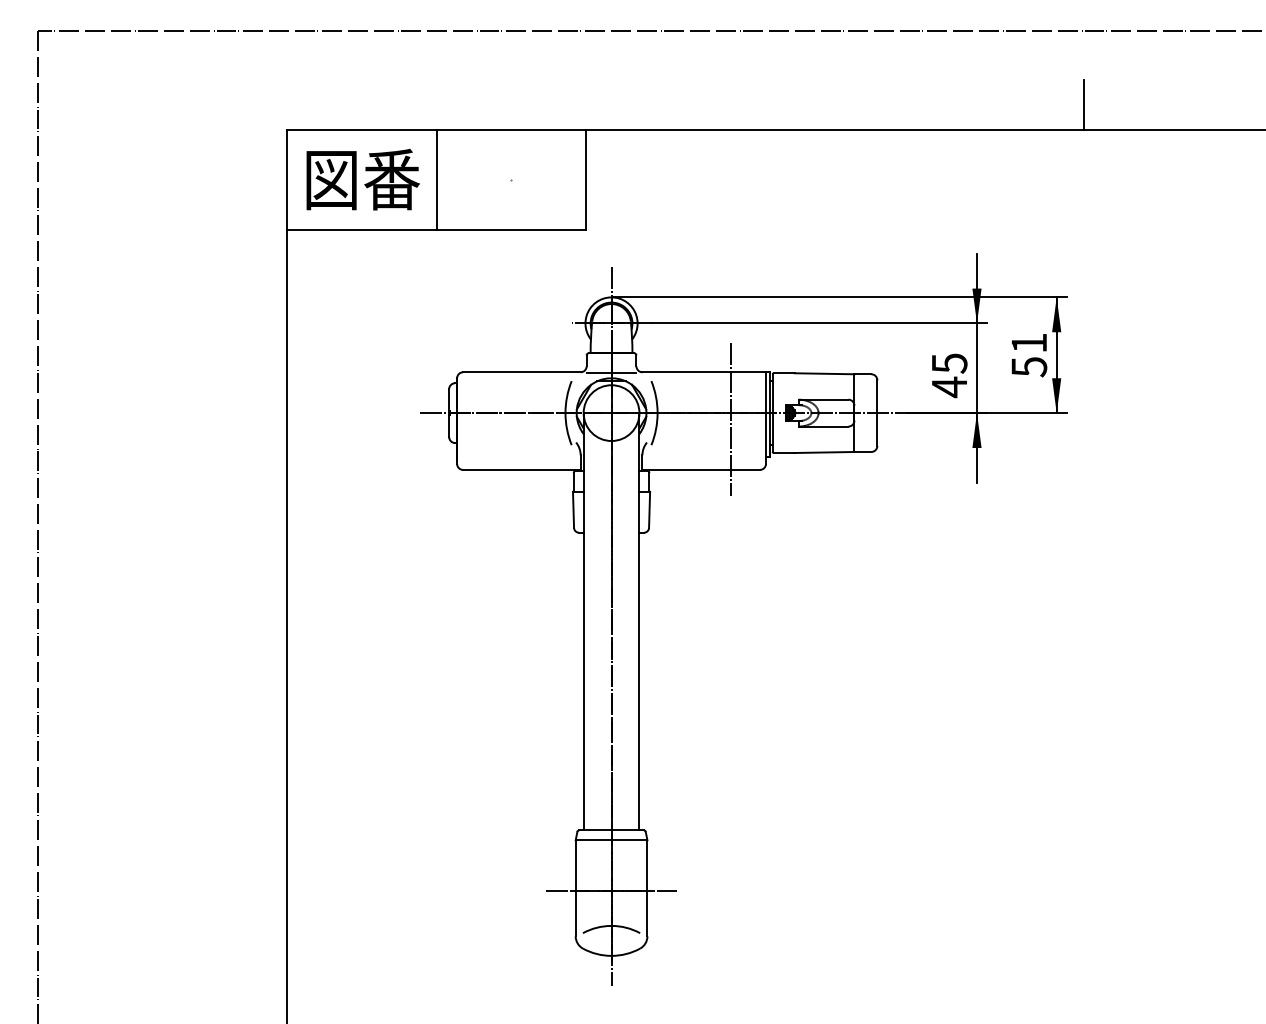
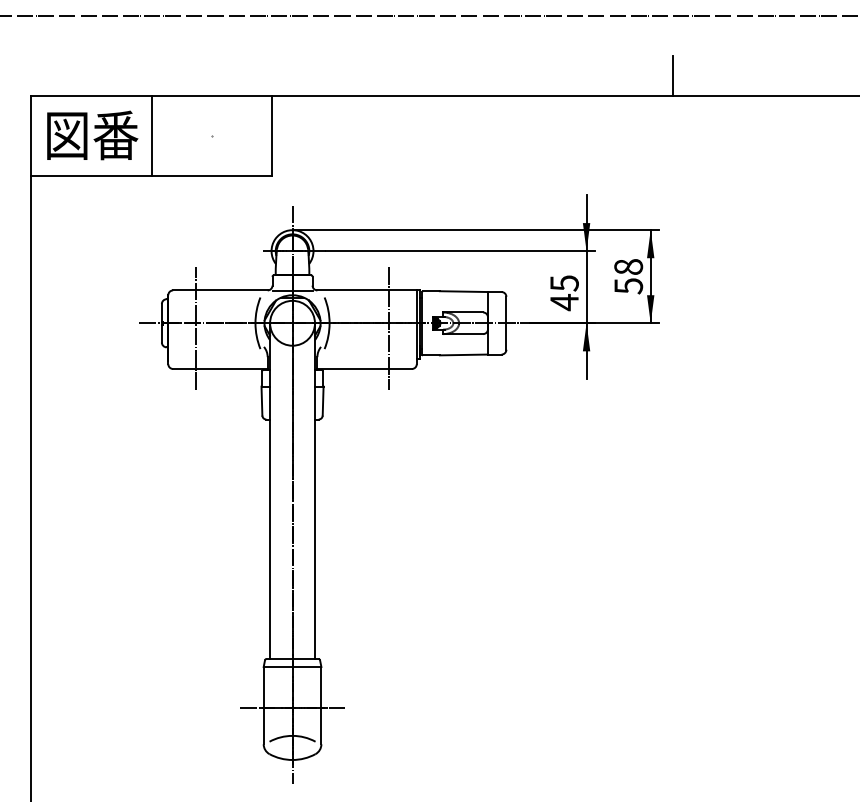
text: (1029, 342) -> (628, 266), 51 -> 58
line: (492, 419) -> (196, 328), added

